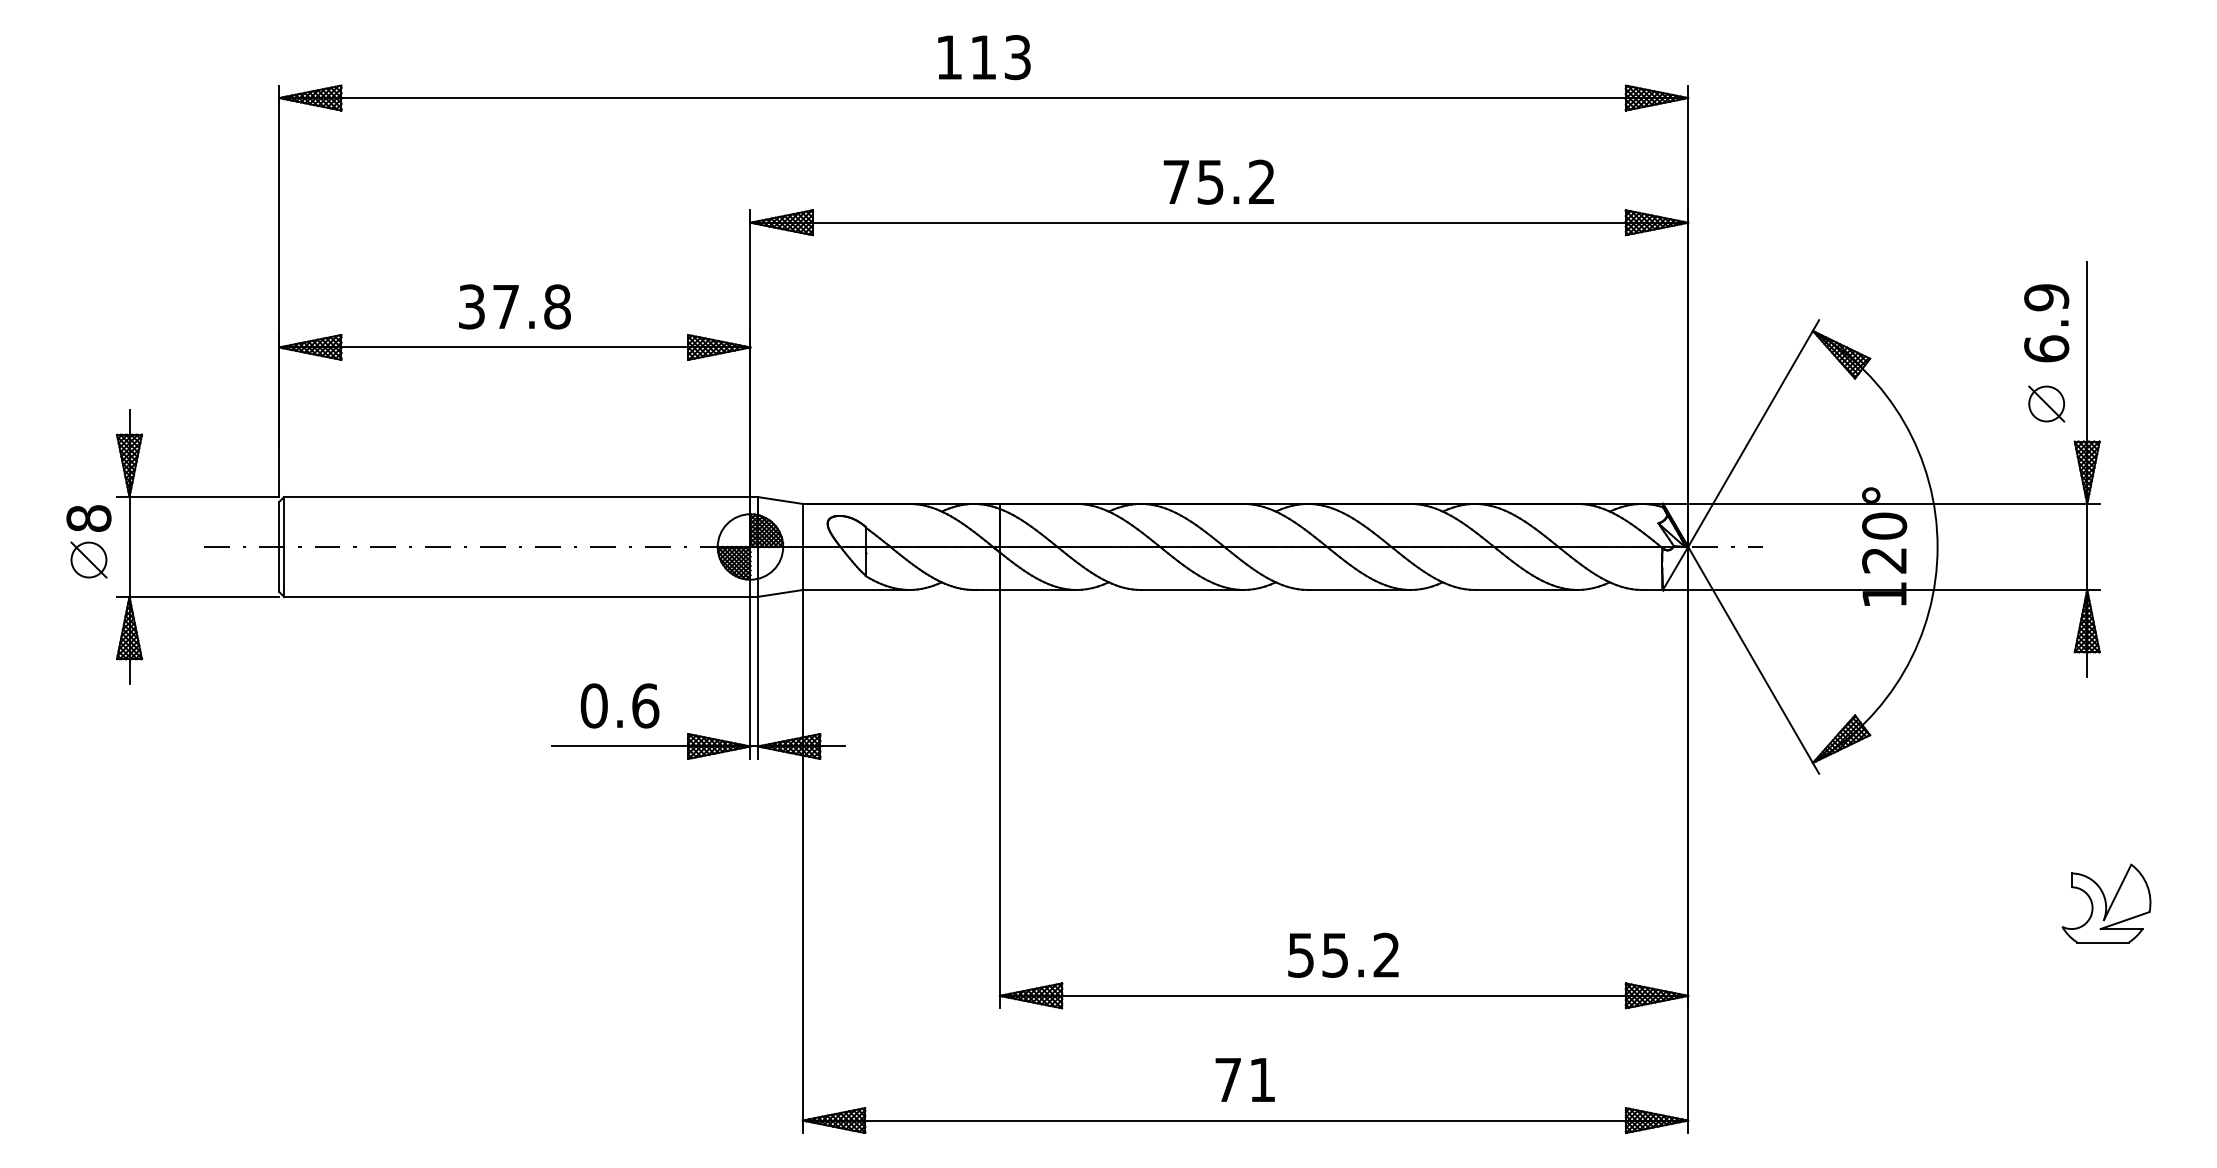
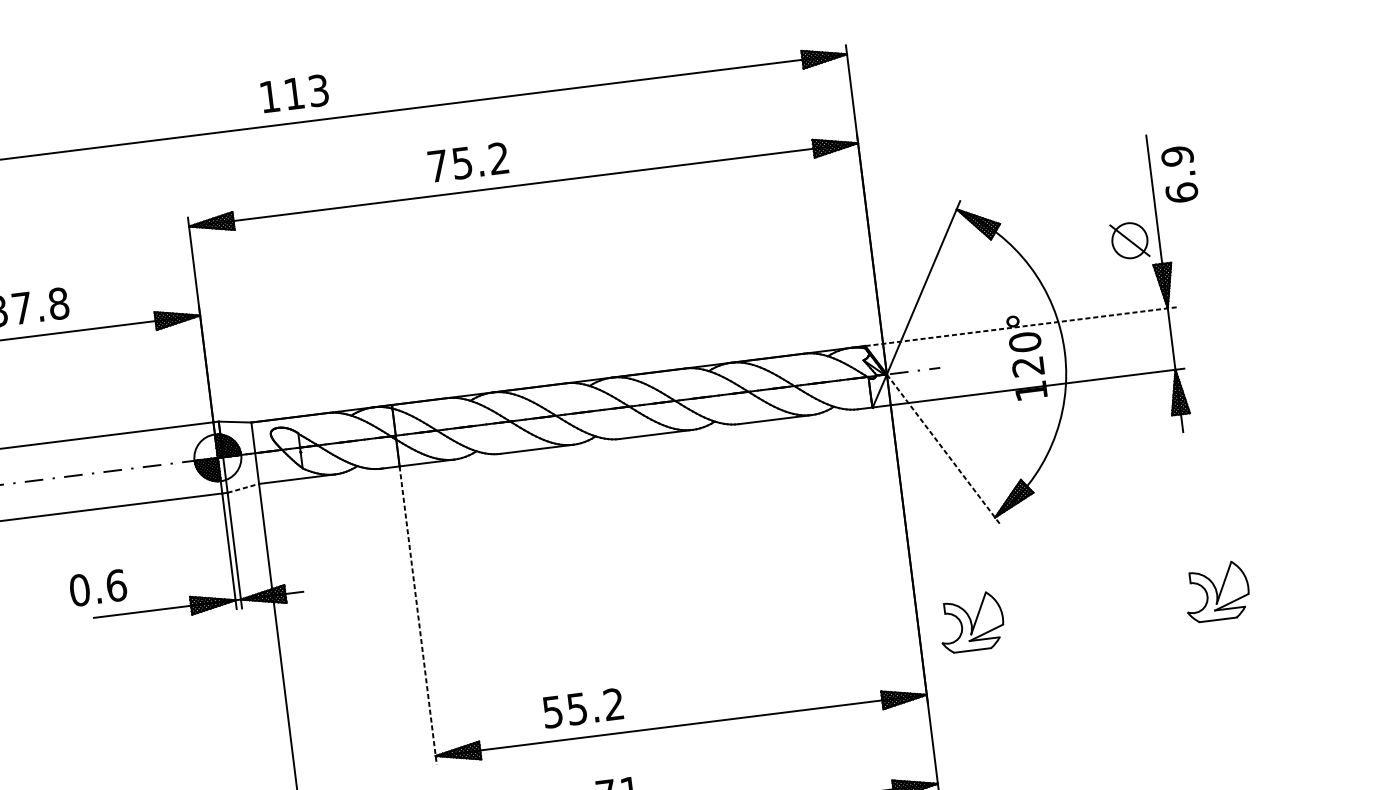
text: (984, 57) -> (294, 93), moved
text: (1218, 181) -> (467, 161), moved
text: (2046, 323) -> (1179, 174), moved
part: (2046, 403) -> (1129, 240), size x1.4
line: (1881, 503) -> (1020, 326), solid -> dashed
line: (780, 593) -> (243, 488), solid -> dashed
line: (1753, 660) -> (943, 449), solid -> dashed
text: (619, 705) -> (97, 587), moved
line: (999, 799) -> (417, 615), solid -> dashed
part: (1762, 903) -> (971, 622), added
text: (1343, 954) -> (583, 707), moved

